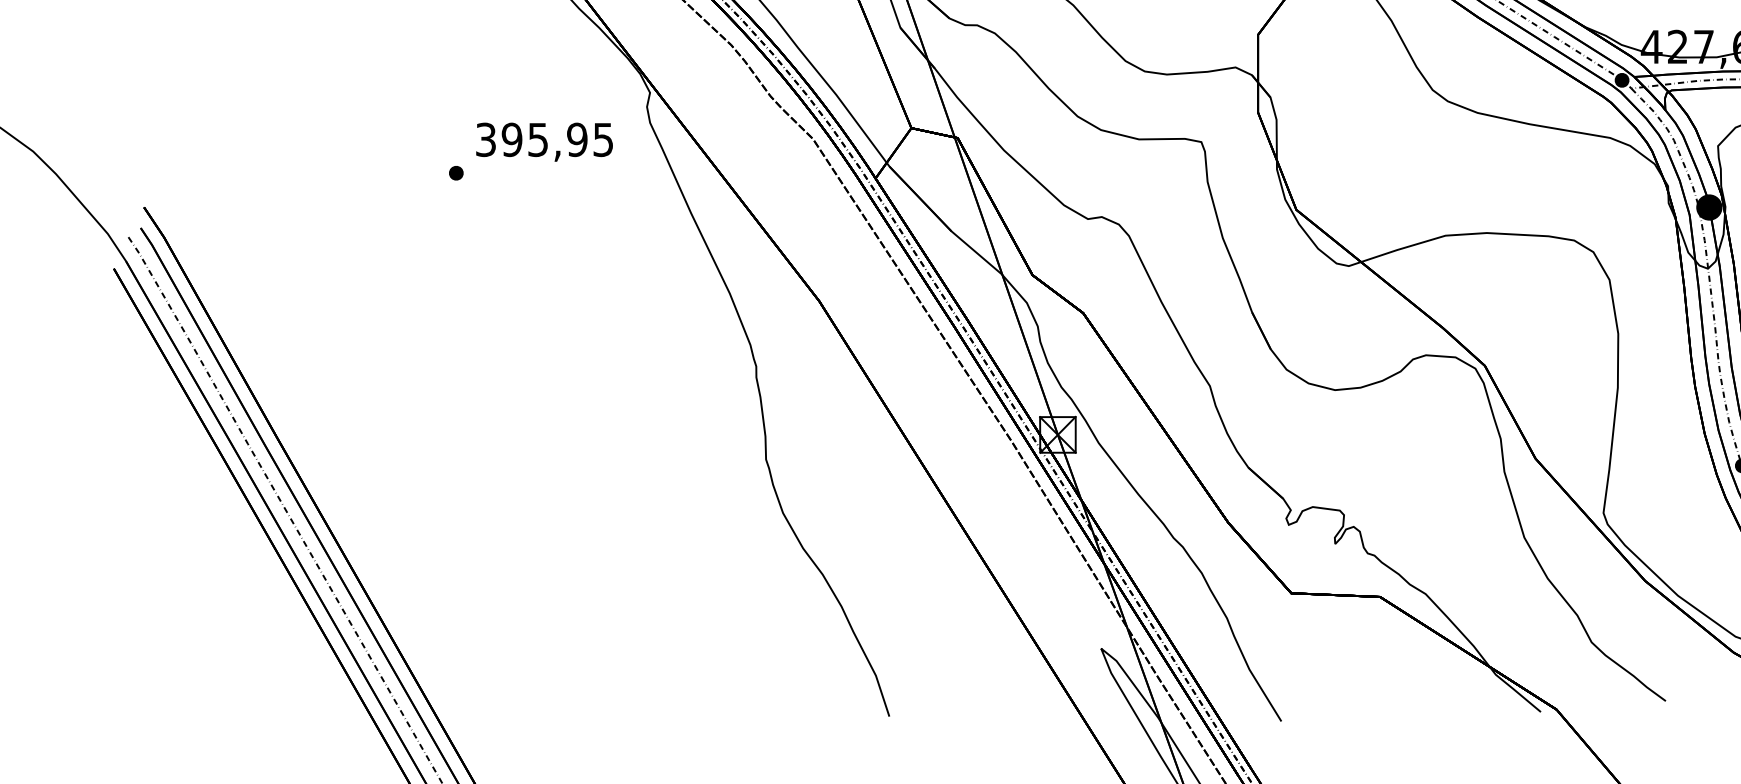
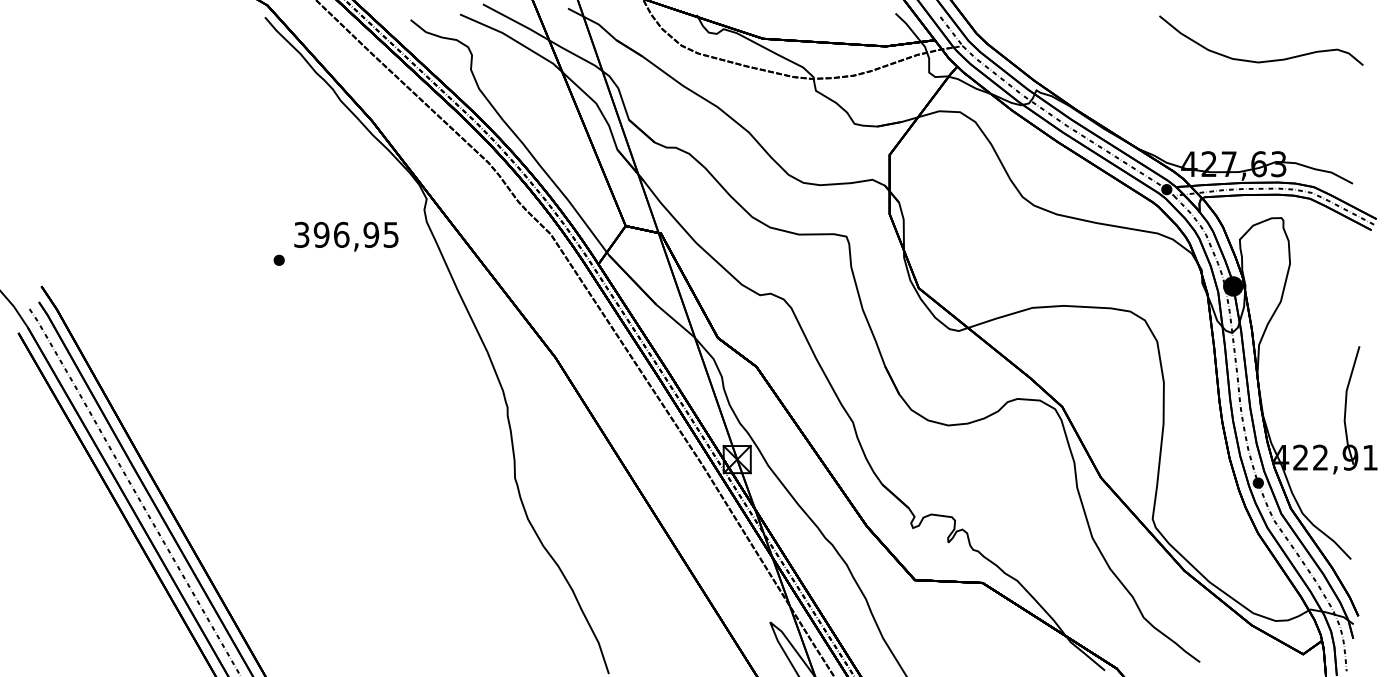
text: (538, 139) -> (341, 234), 395,95 -> 396,95

